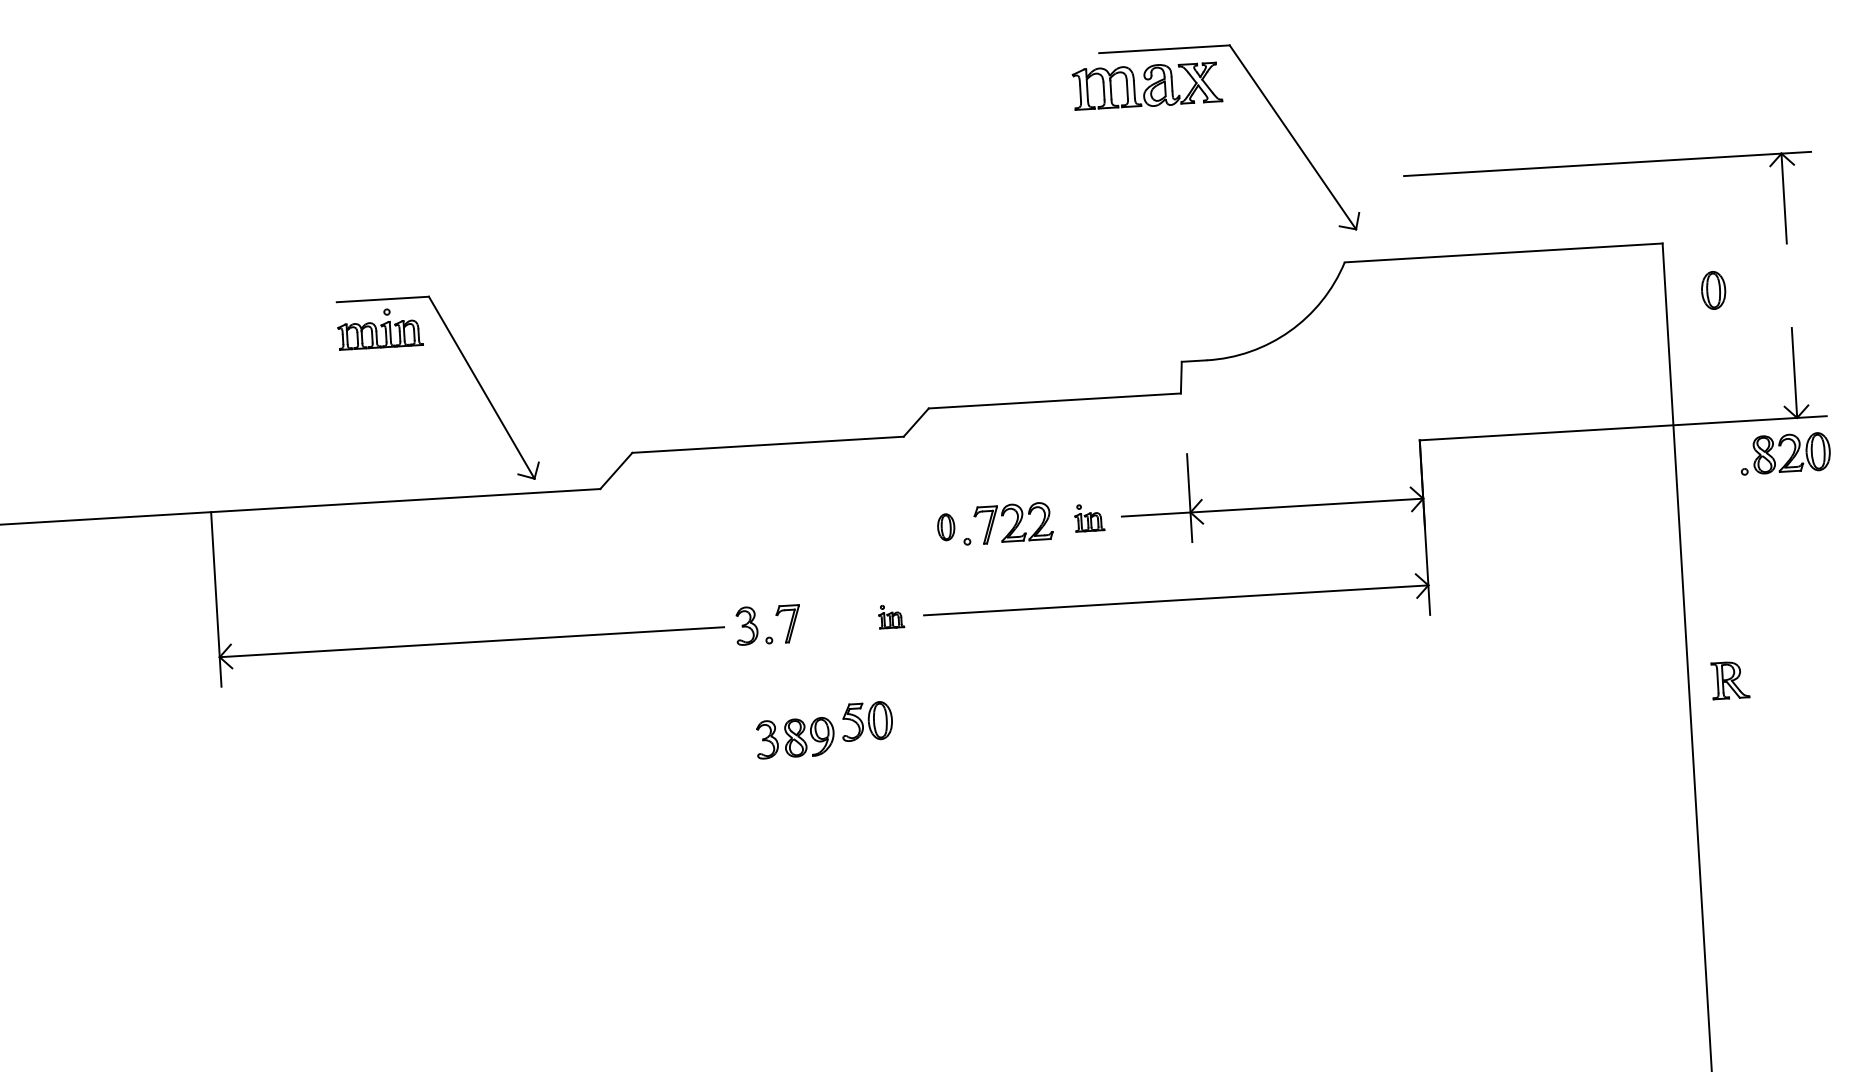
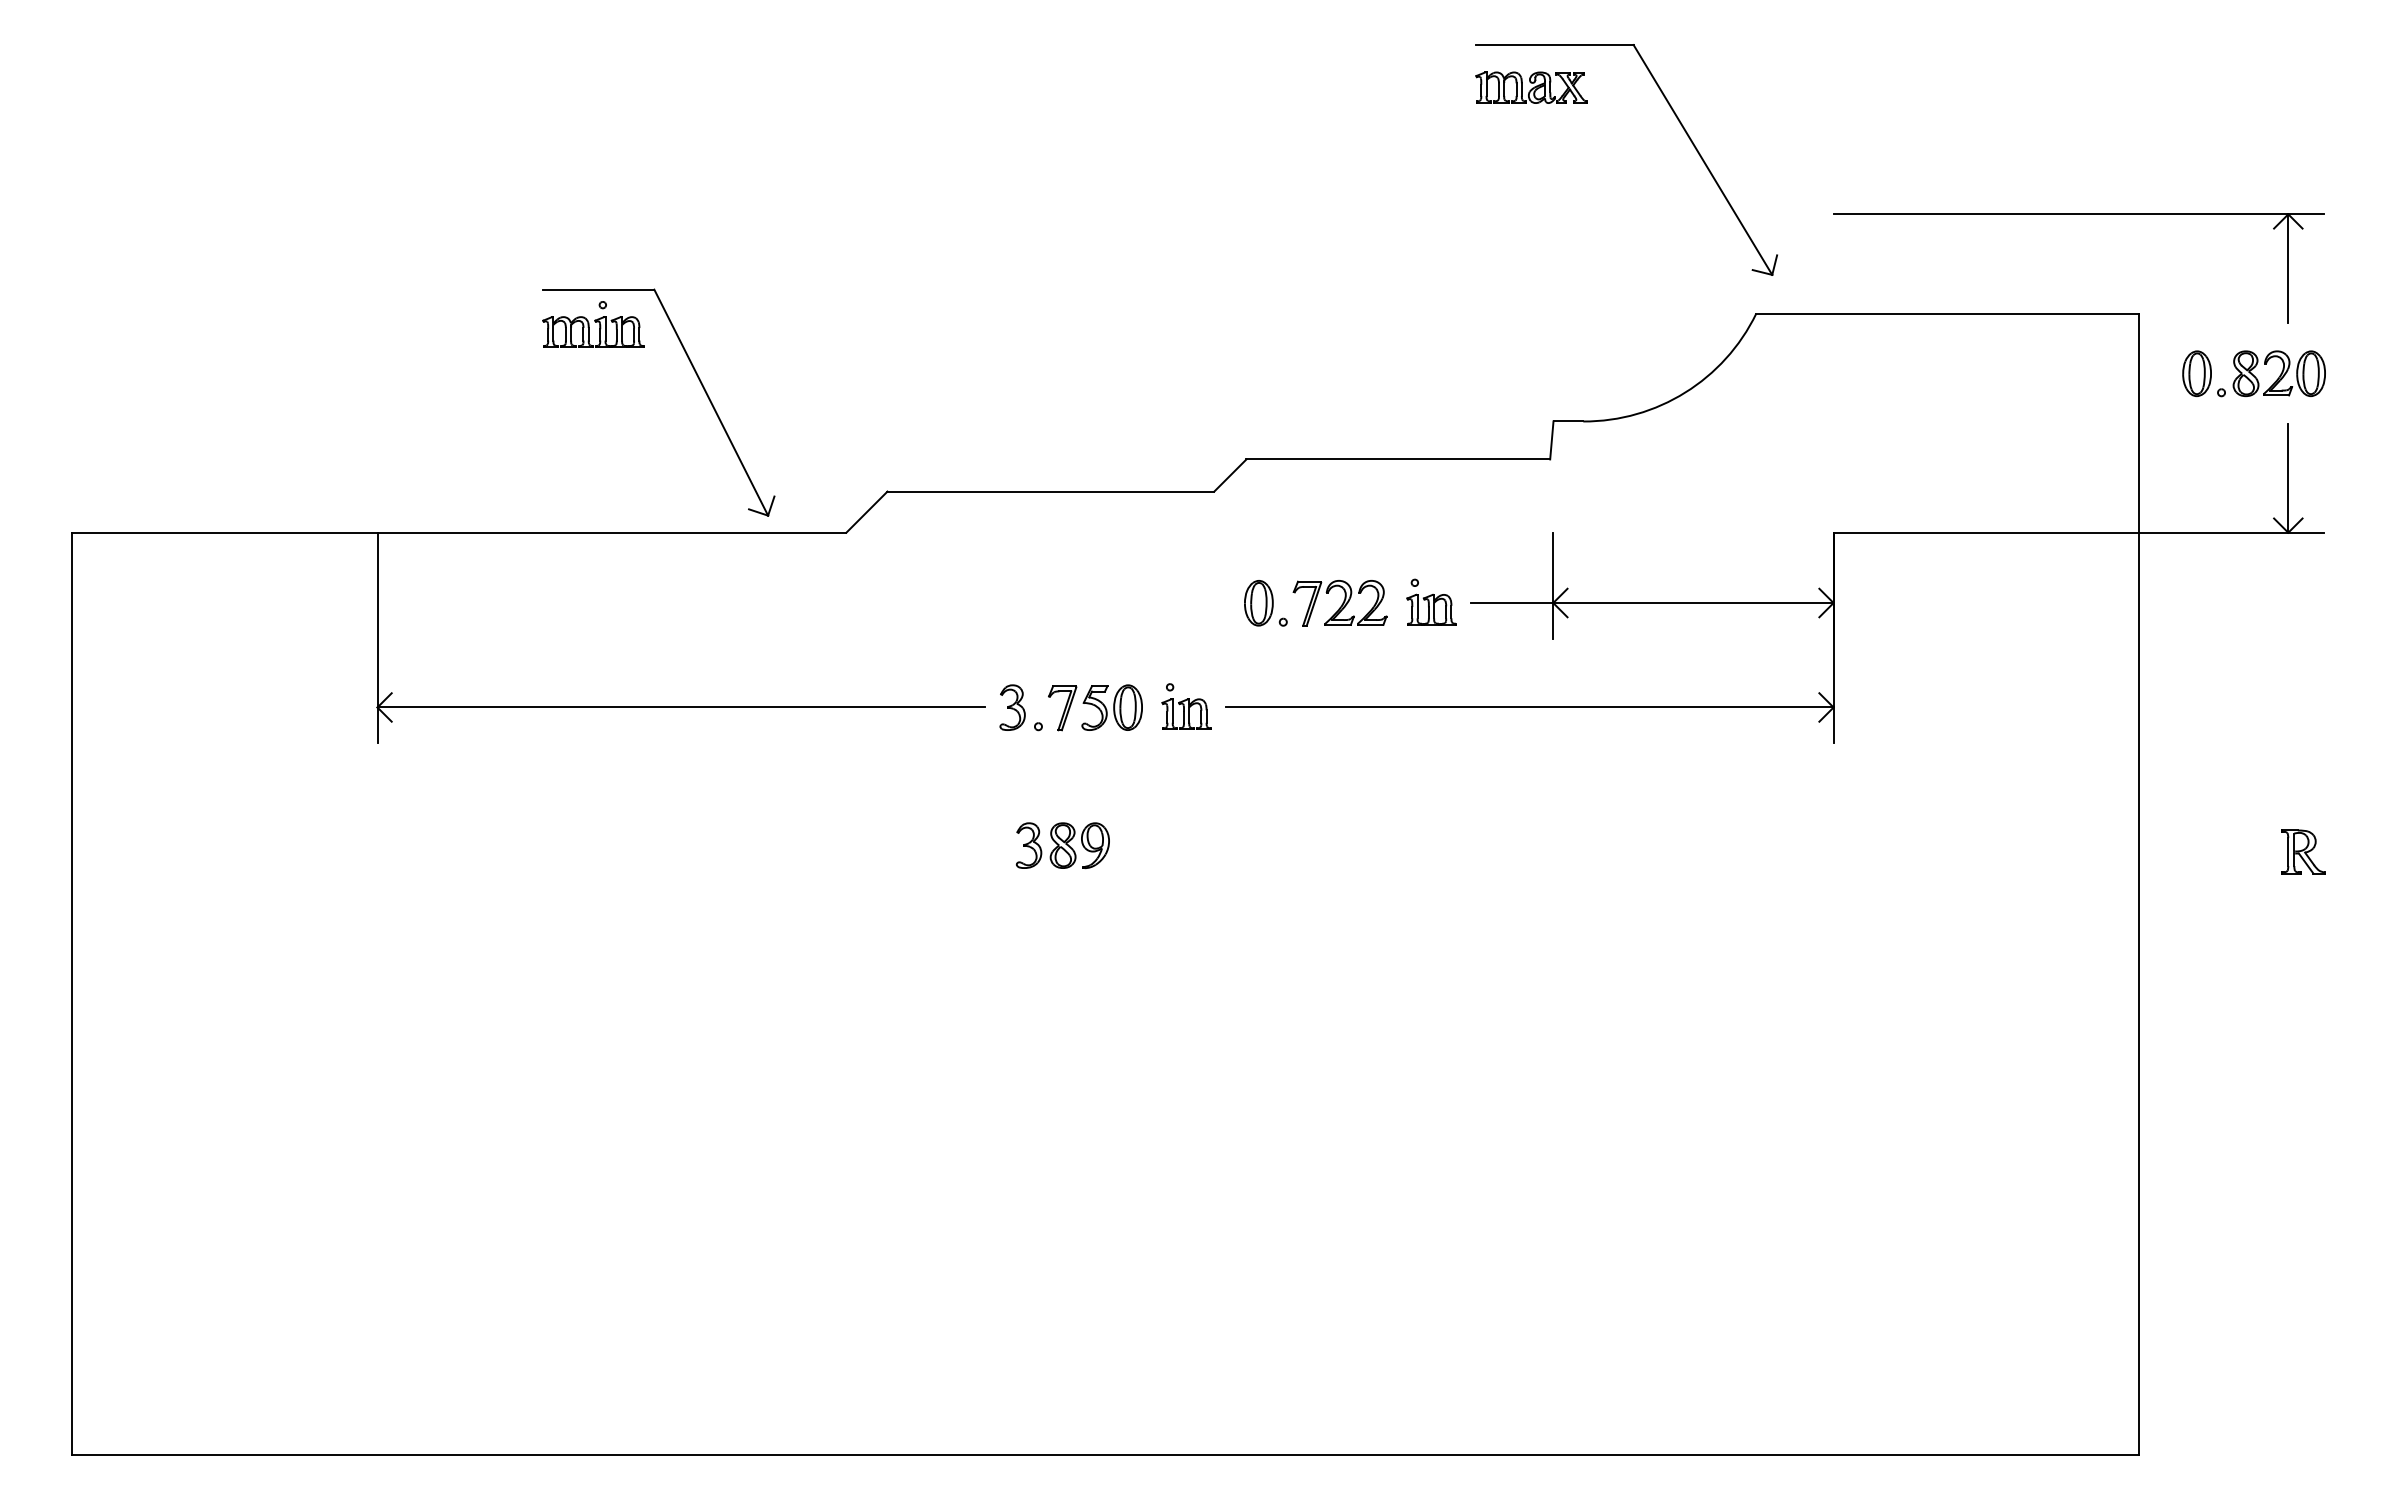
part: (1147, 85) -> (1531, 87), size x0.62
part: (1790, 457) -> (2277, 378), moved
part: (1089, 517) -> (1431, 601), size x1.43
part: (945, 527) -> (1258, 603), size x1.43
part: (891, 616) -> (1186, 706), size x1.67
part: (1730, 679) -> (2303, 851), moved
part: (866, 721) -> (1111, 707), moved

